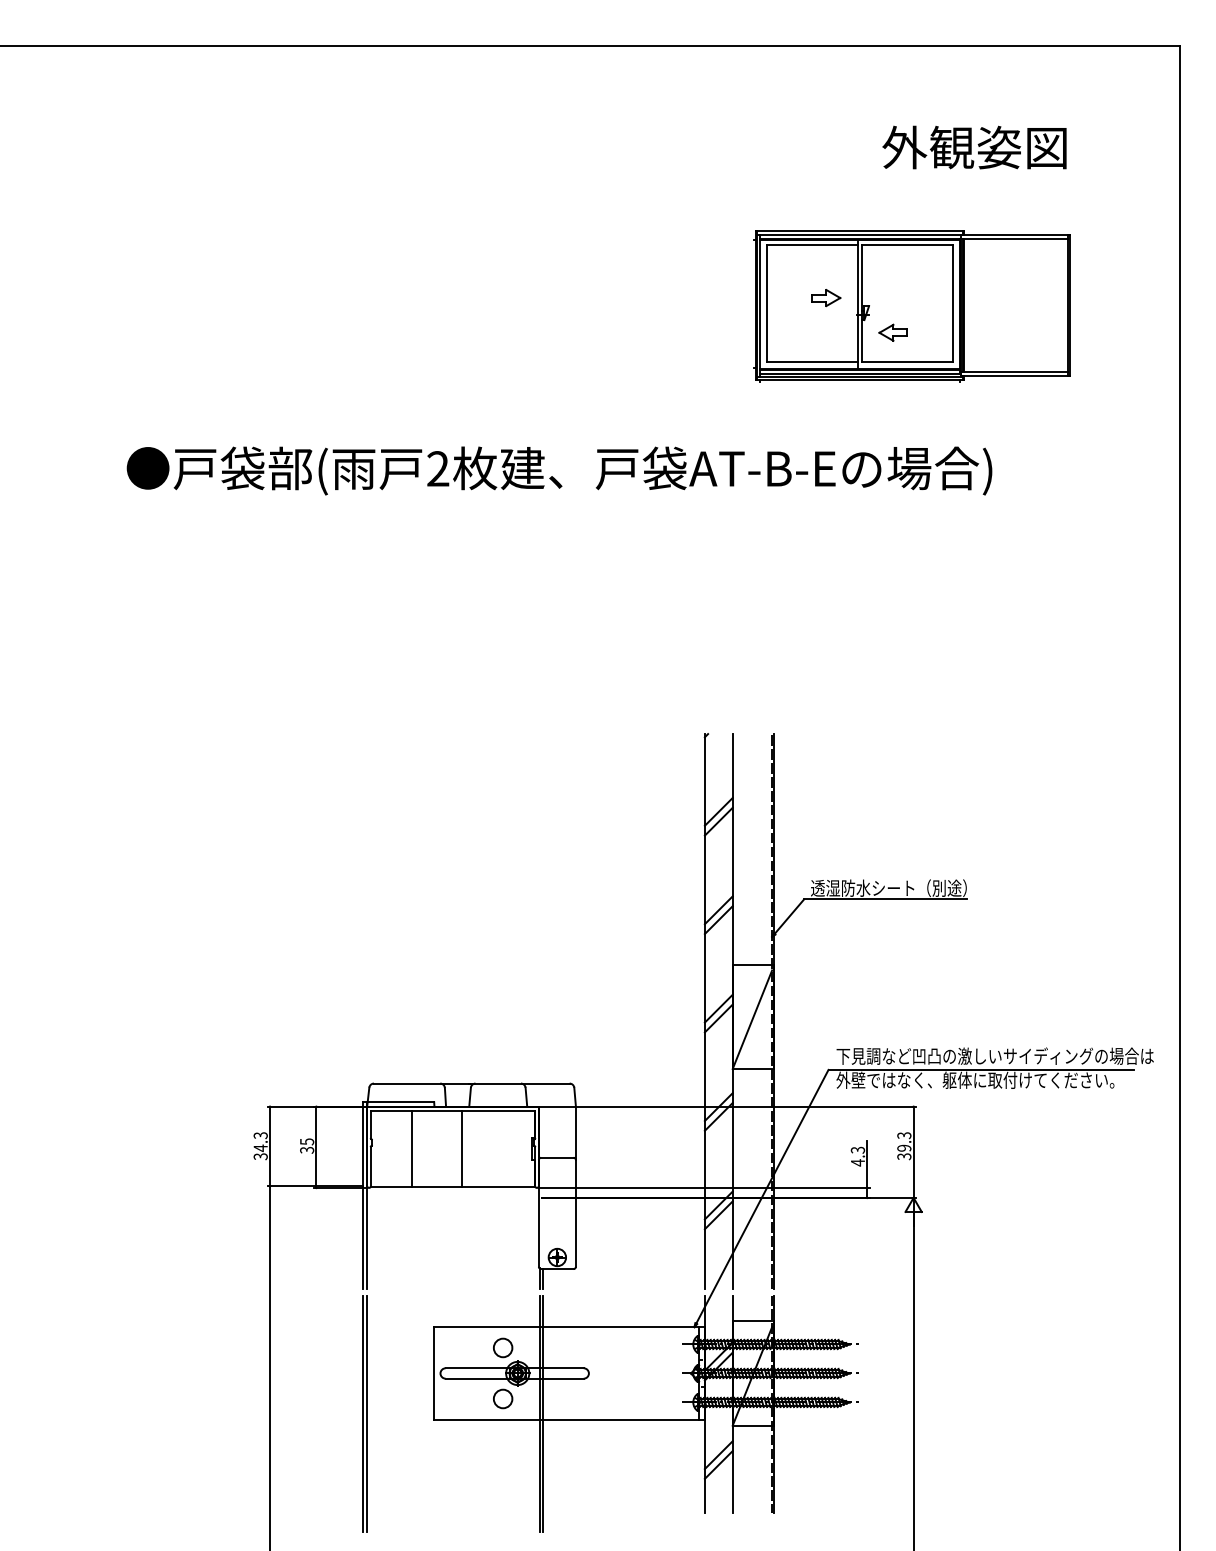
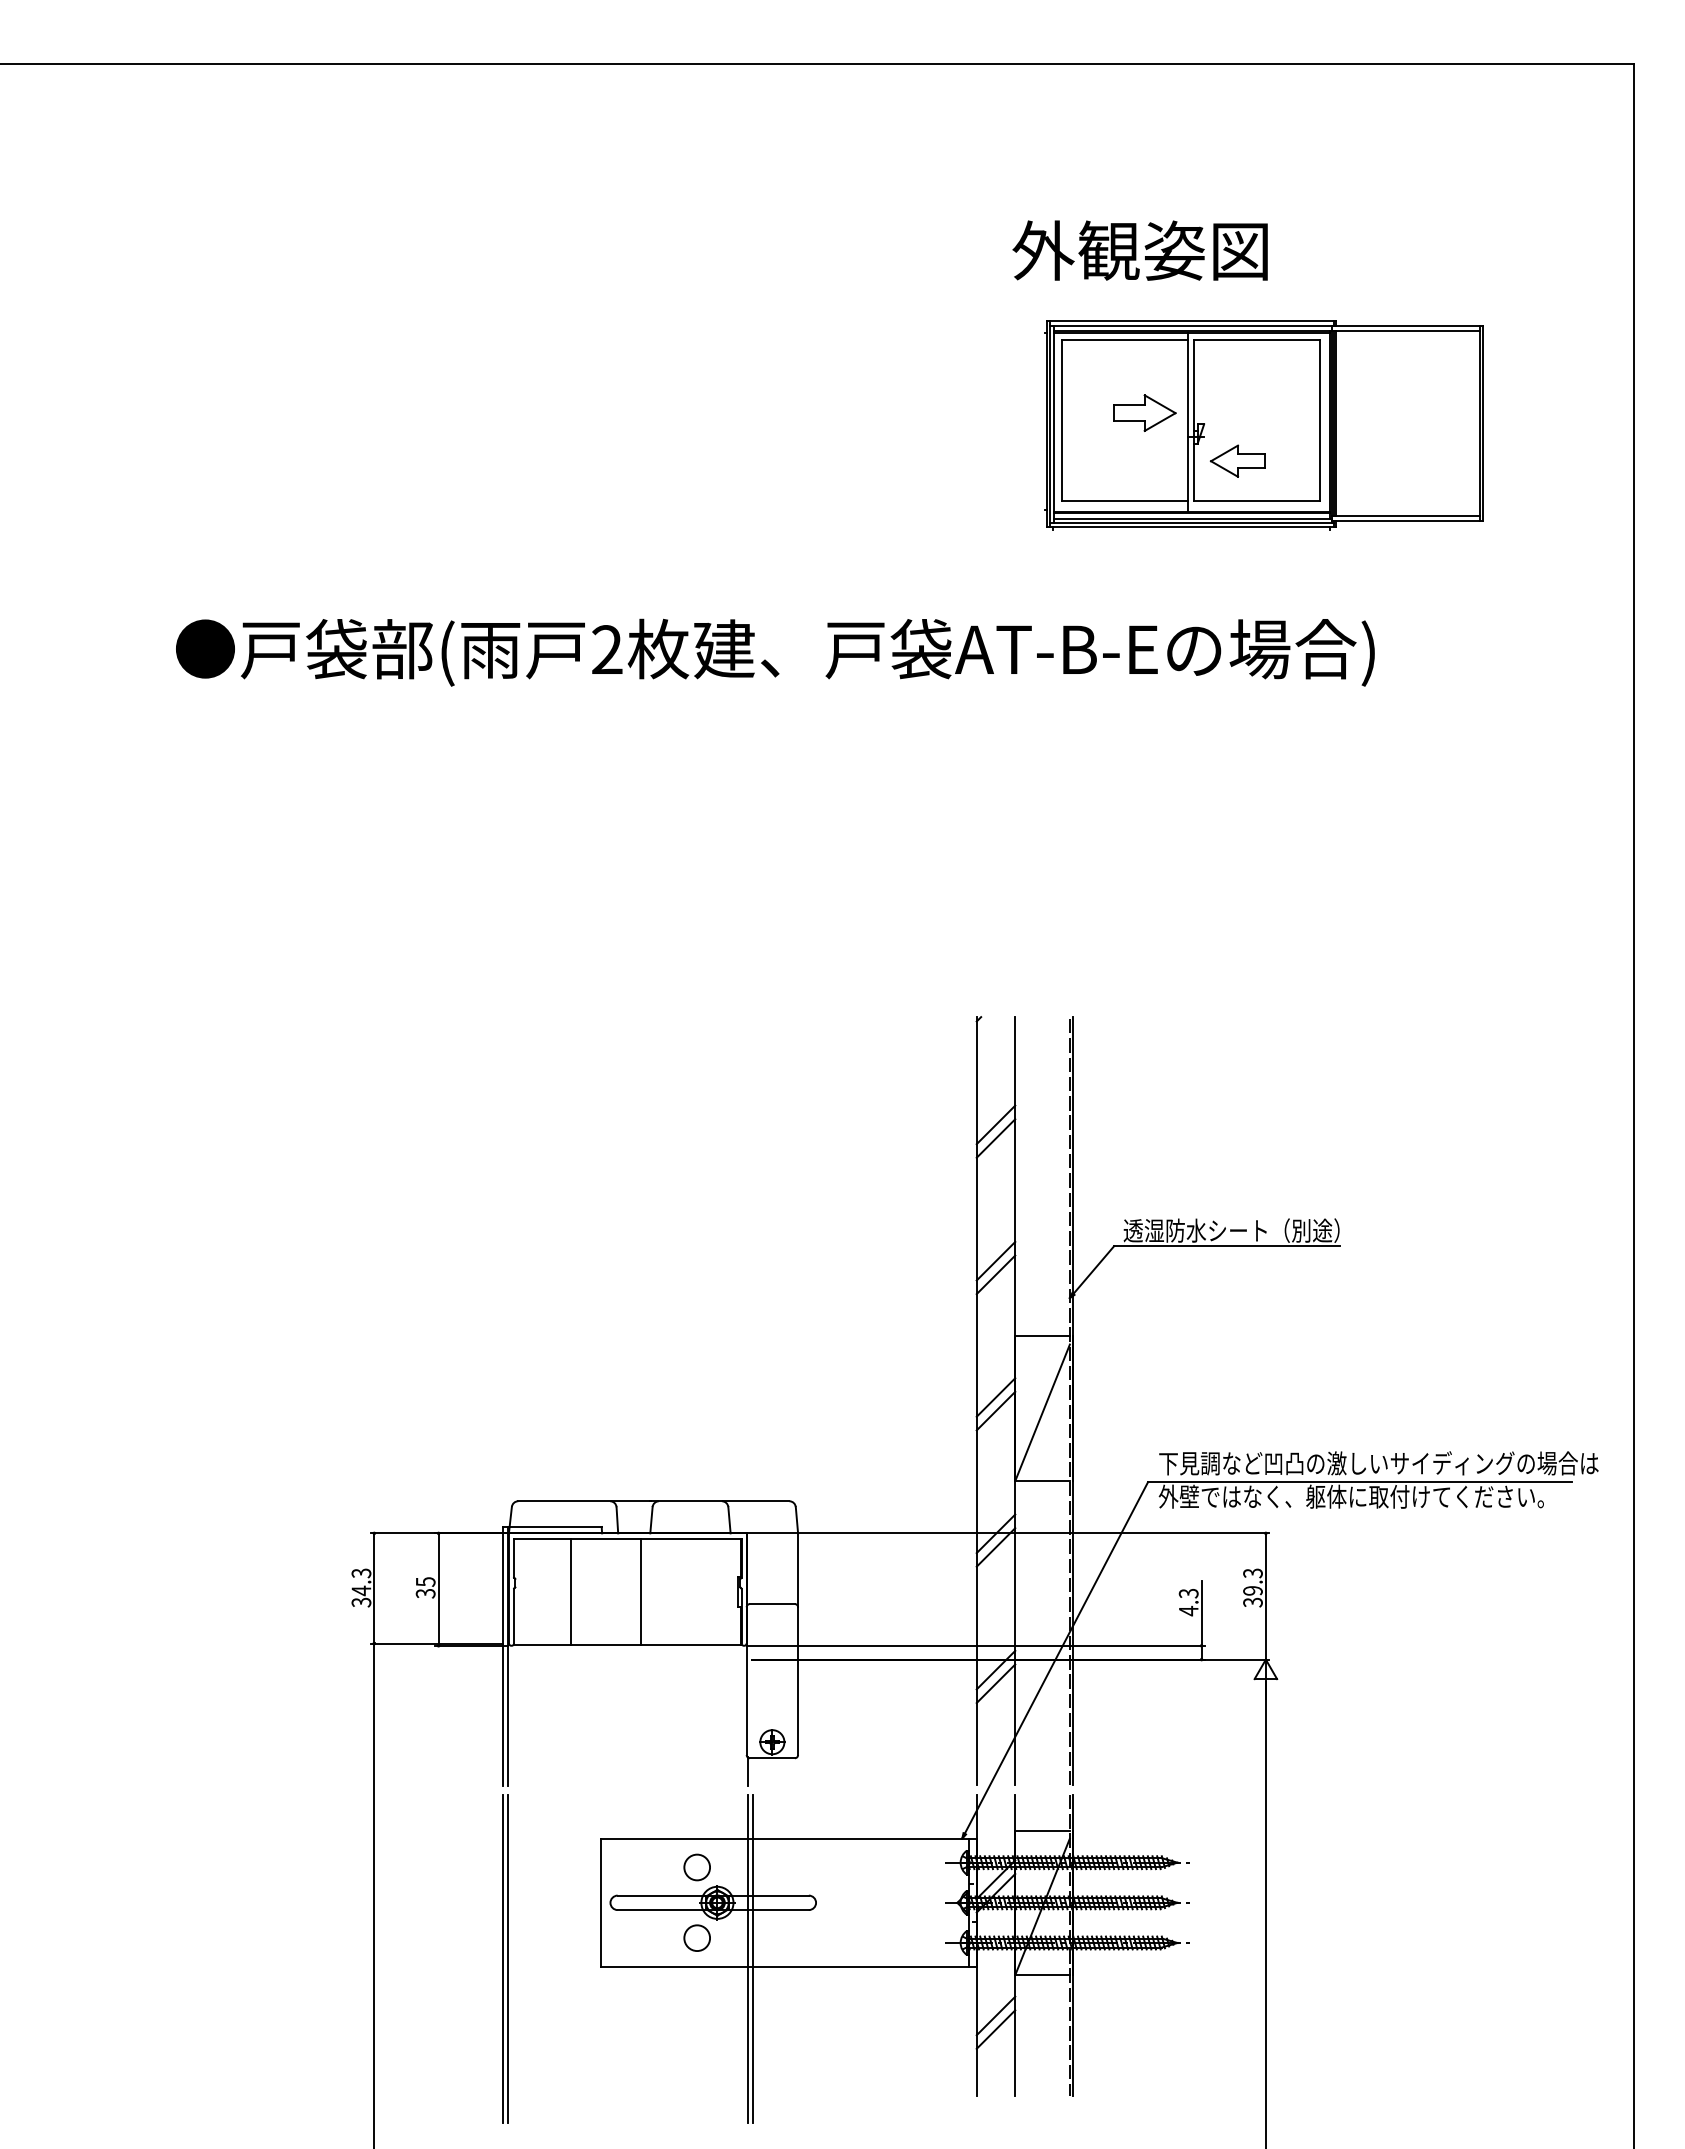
text: (974, 147) -> (1139, 250), moved
part: (826, 297) -> (1145, 412), size x1.6
part: (893, 332) -> (1237, 461), size x1.4
line: (543, 1278) -> (752, 1771), removed

